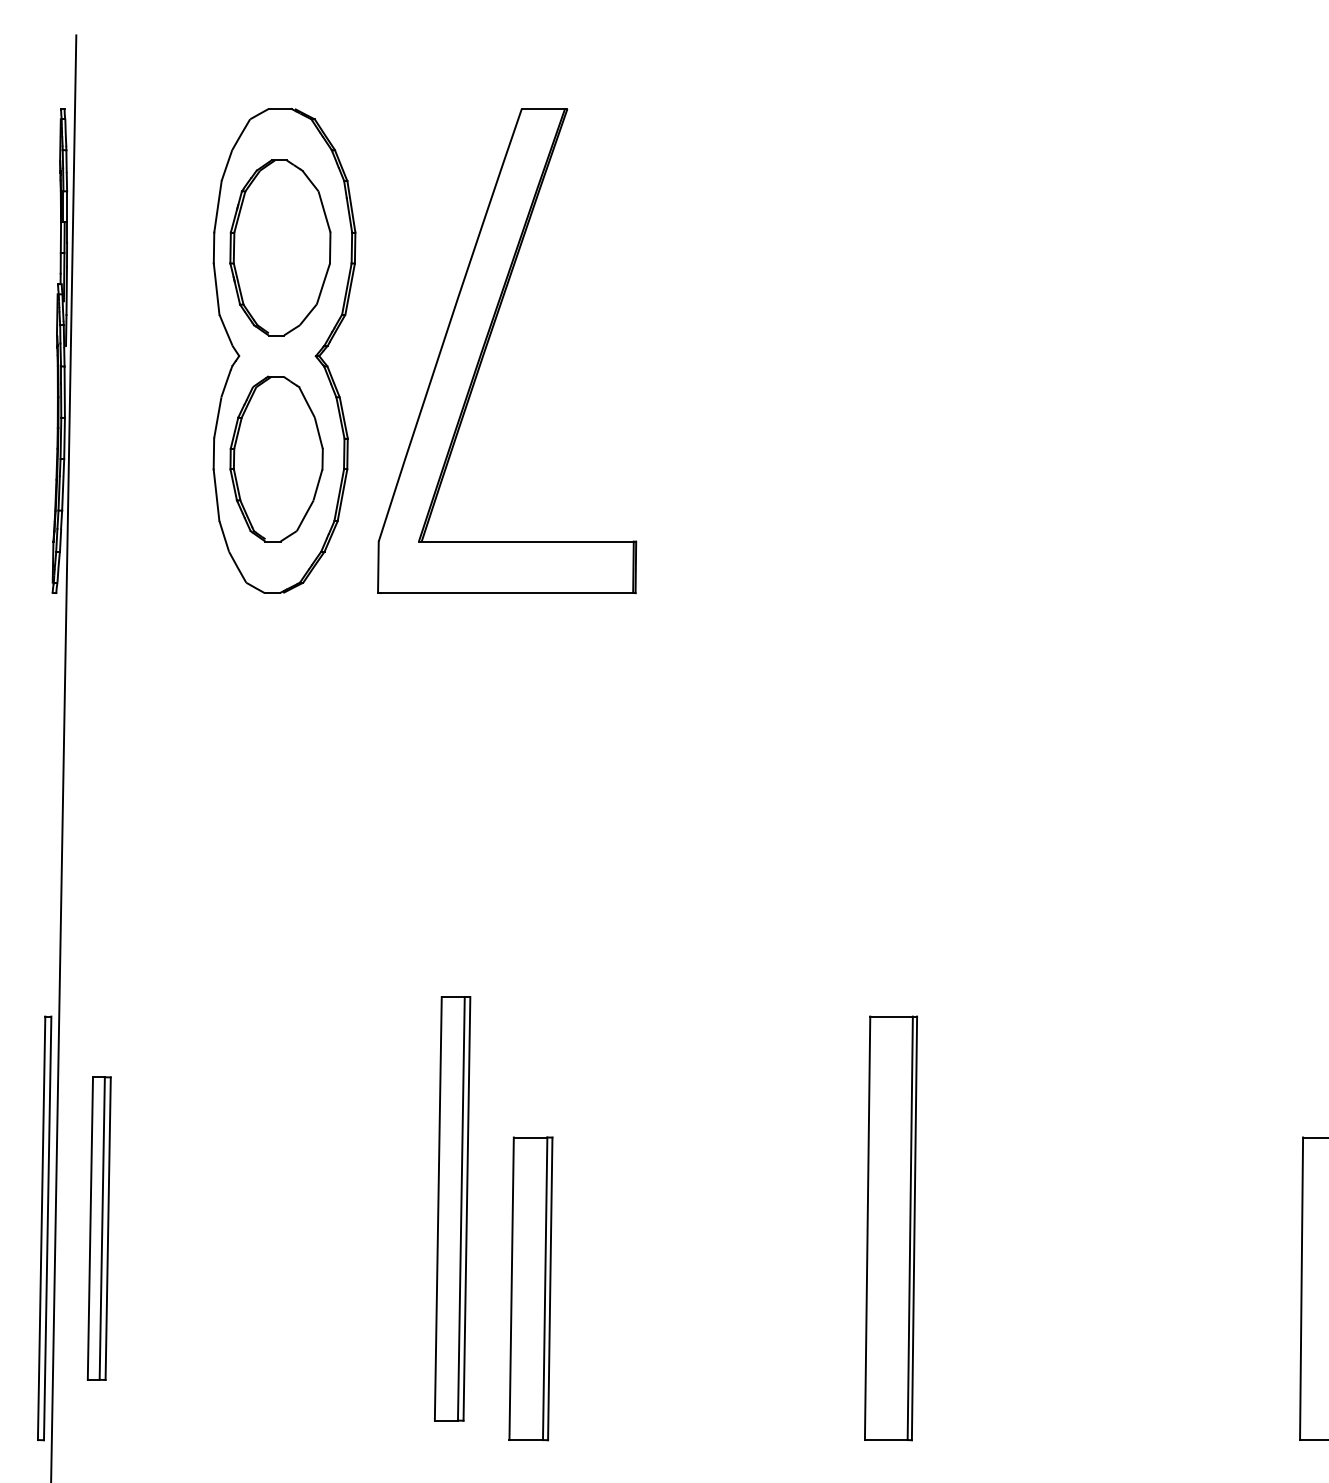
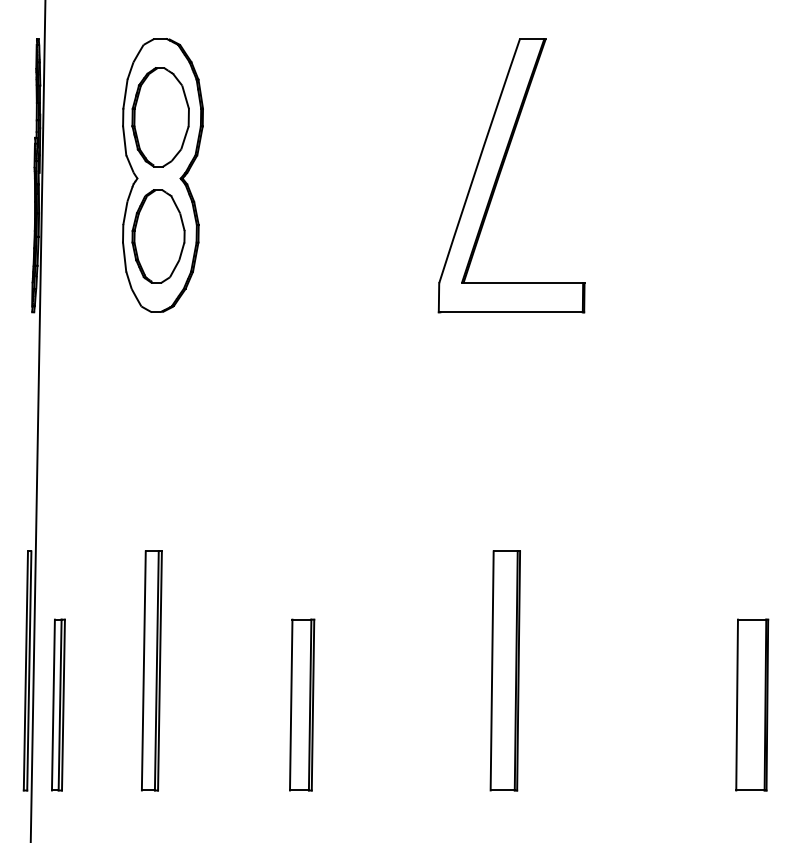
part: (489, 345) -> (501, 172), moved
part: (451, 1208) -> (151, 670), moved
part: (99, 1227) -> (58, 704), moved

